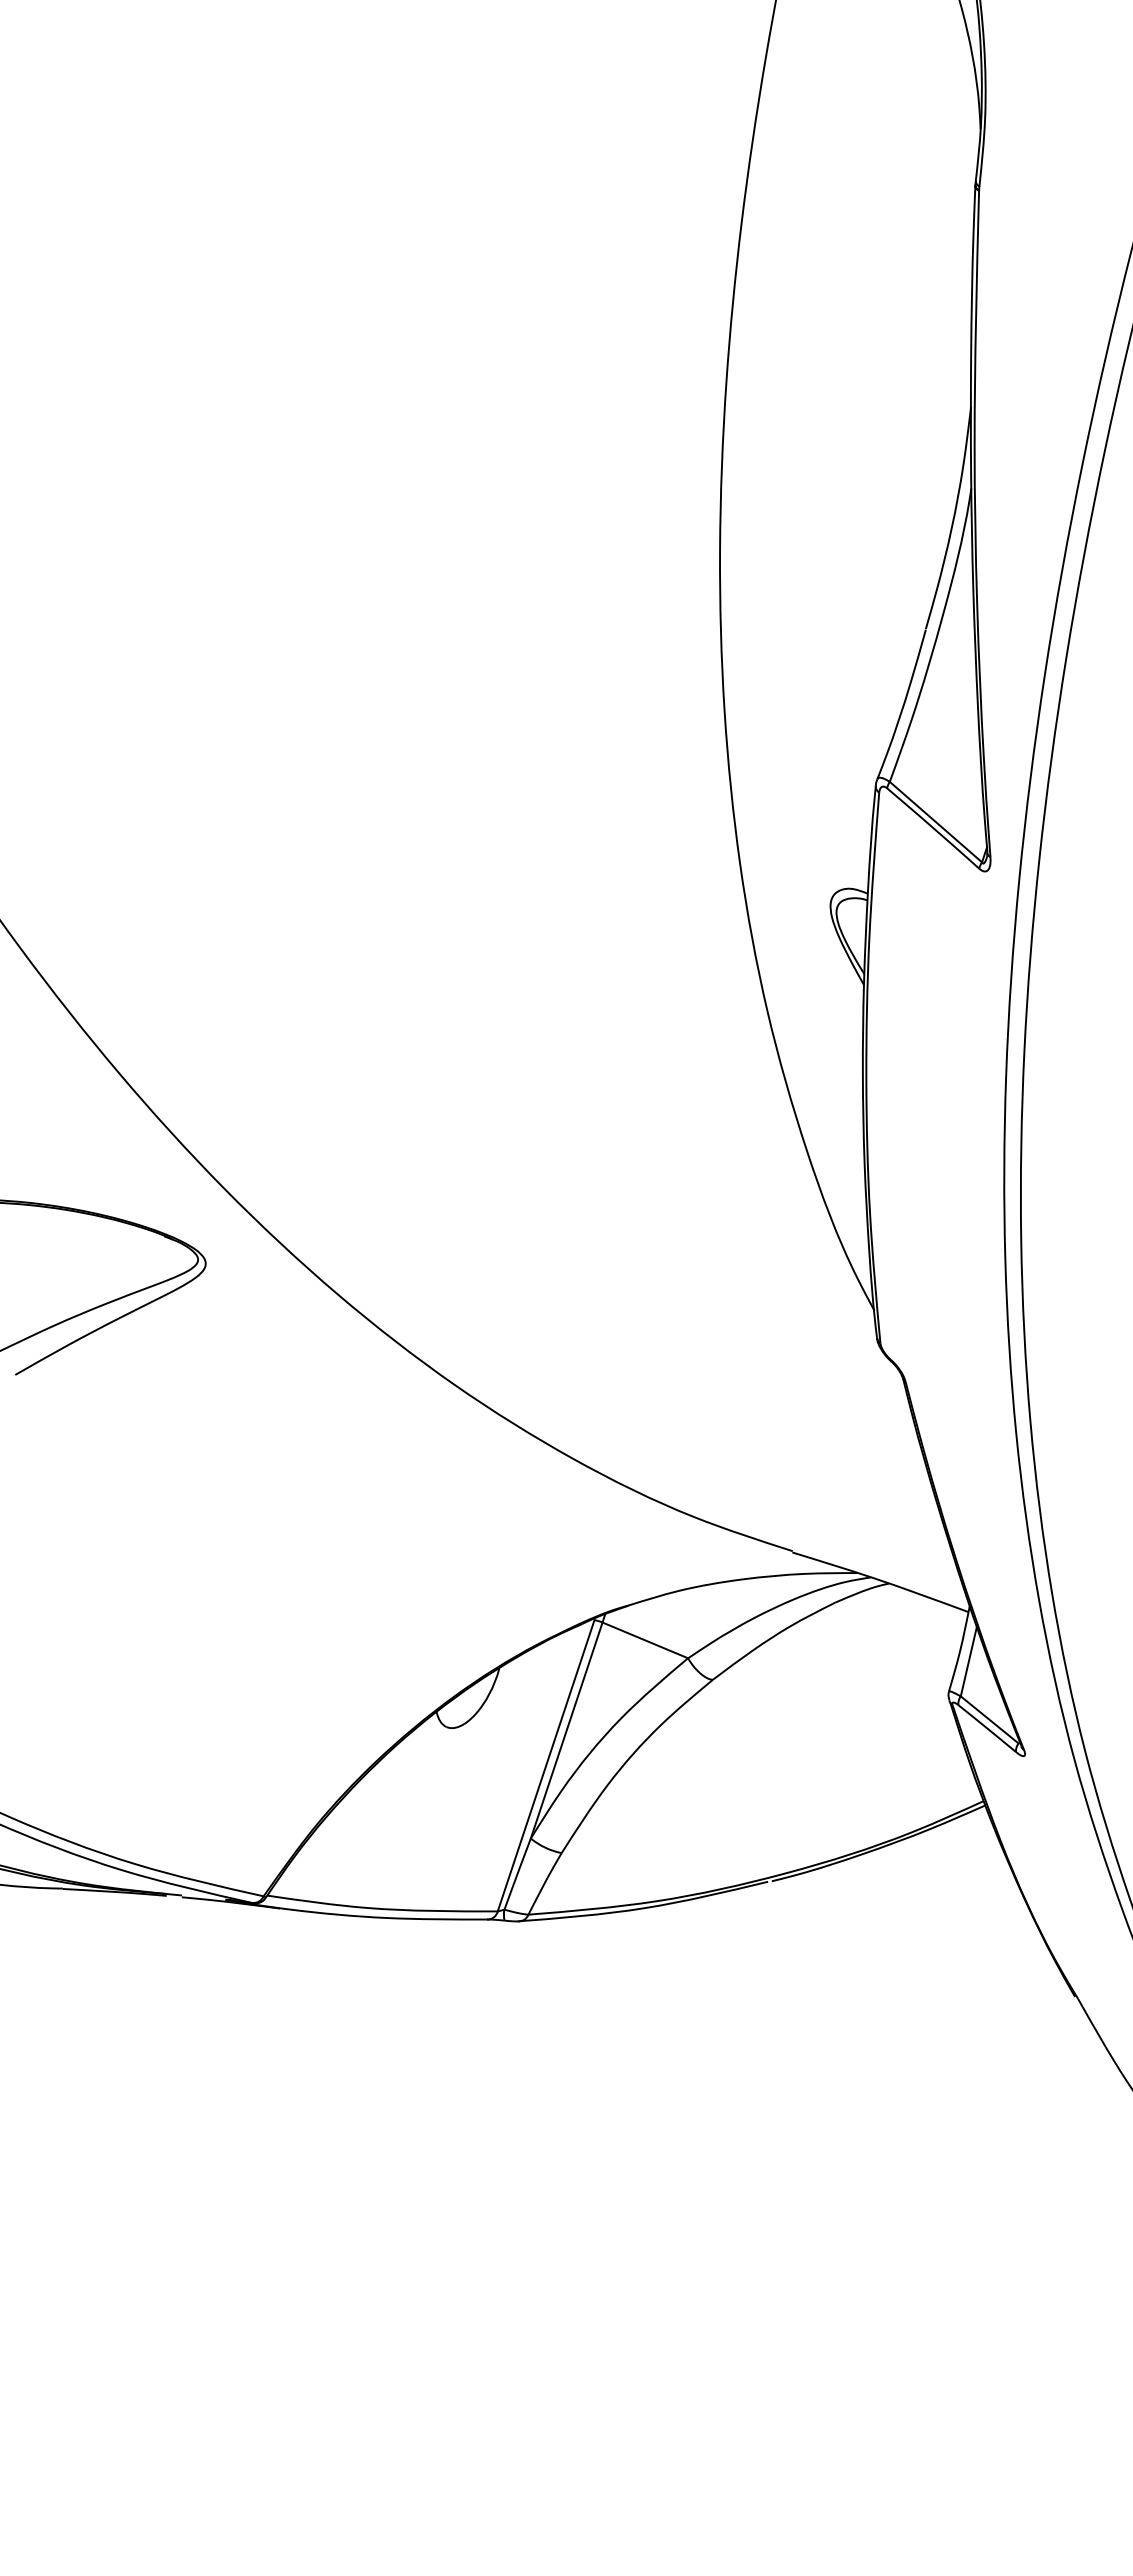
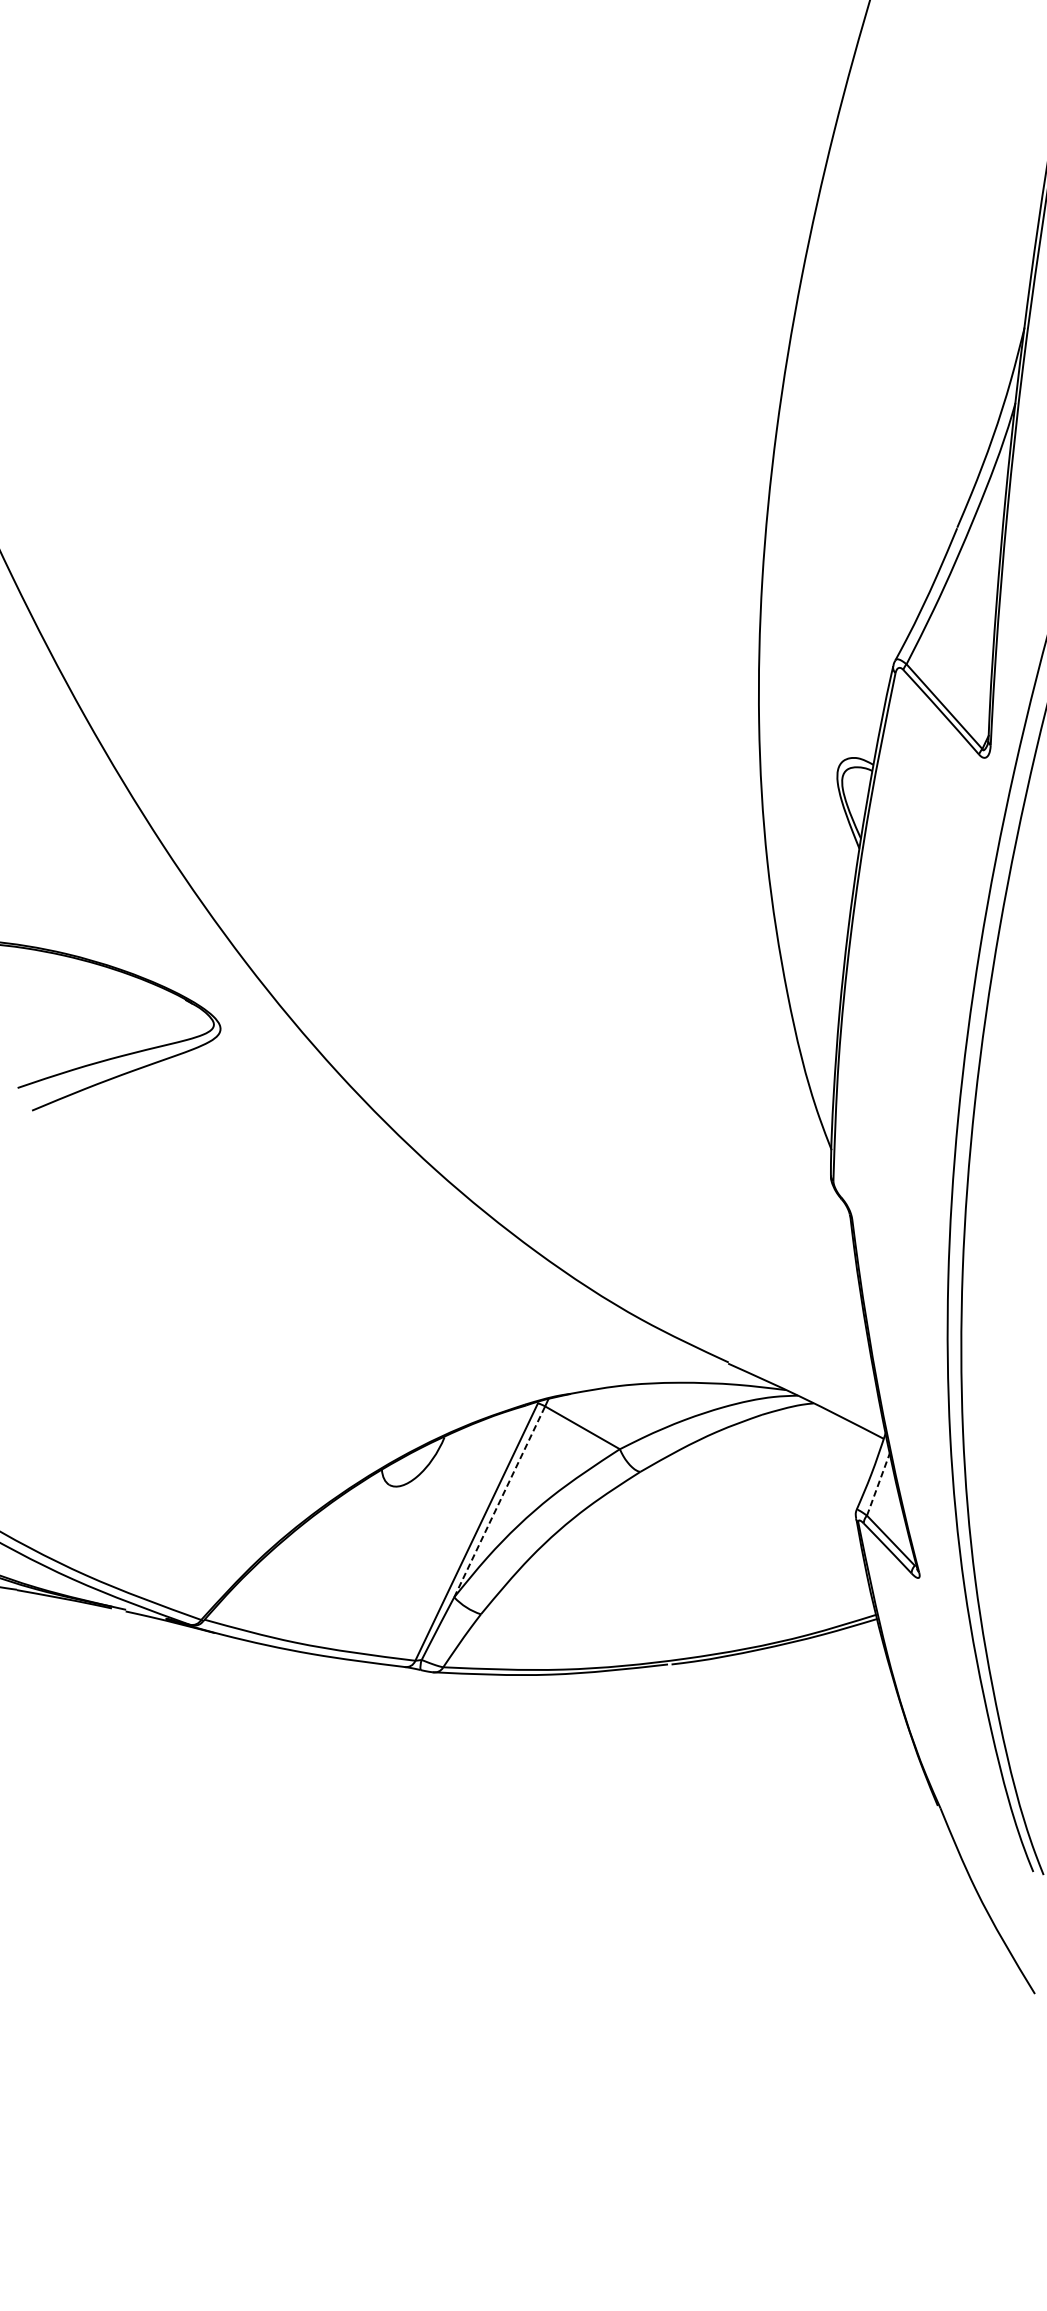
line: (968, 1661) -> (878, 1484), solid -> dashed
line: (566, 1730) -> (499, 1501), solid -> dashed

